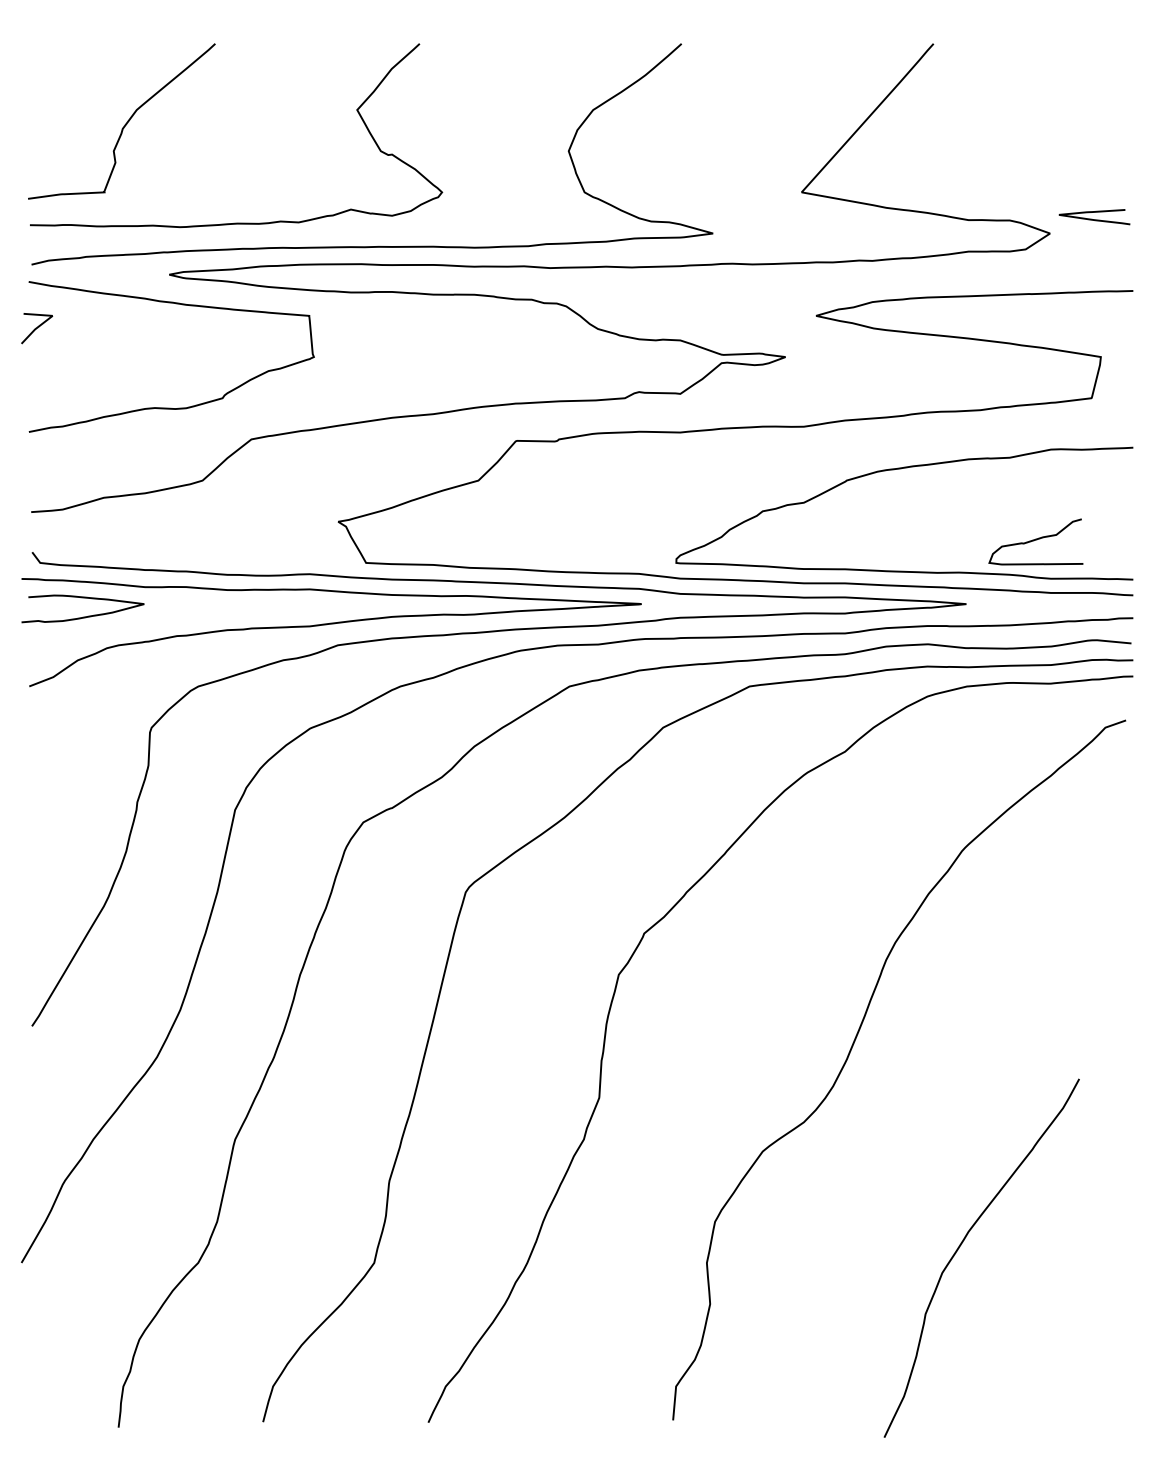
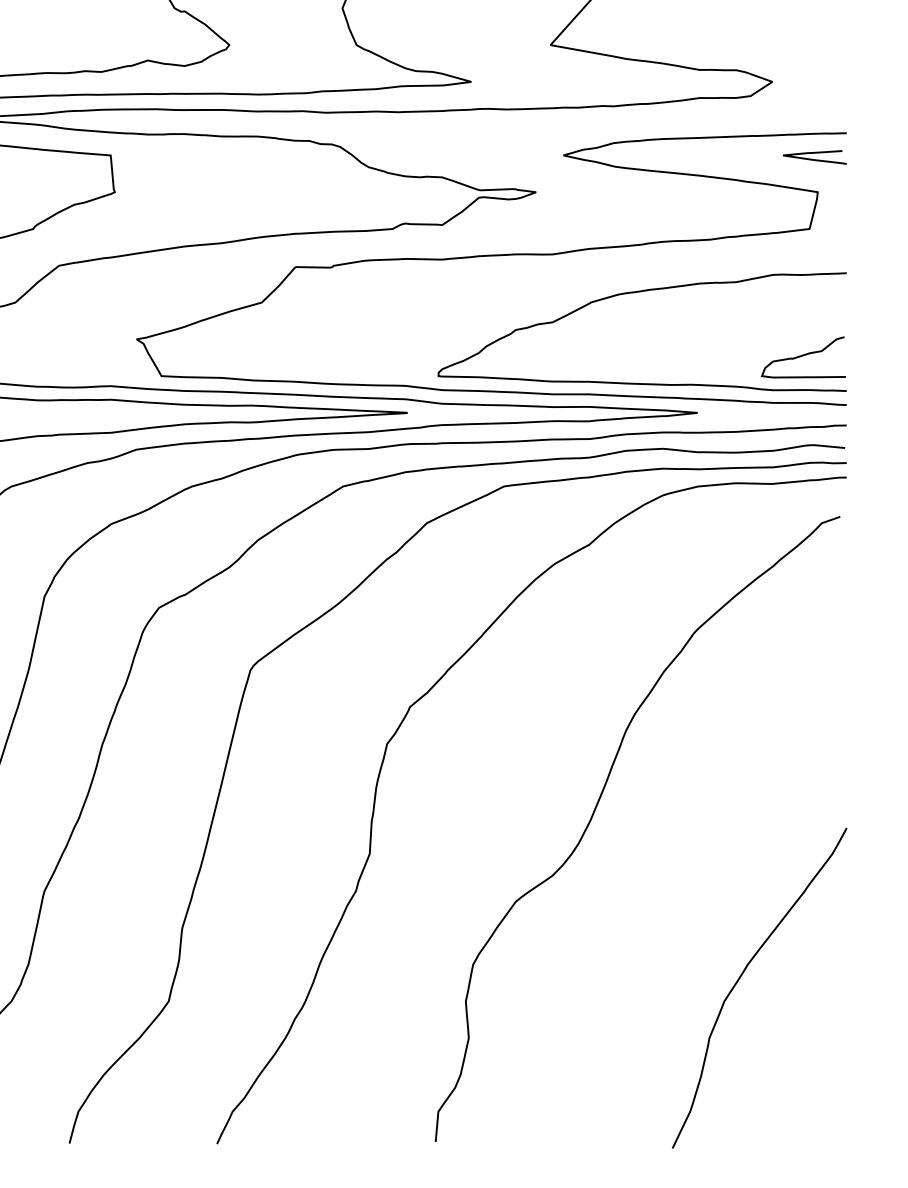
curve: (1094, 219) -> (814, 159), moved
curve: (1035, 540) -> (803, 356), moved
curve: (961, 1245) -> (741, 976), moved

